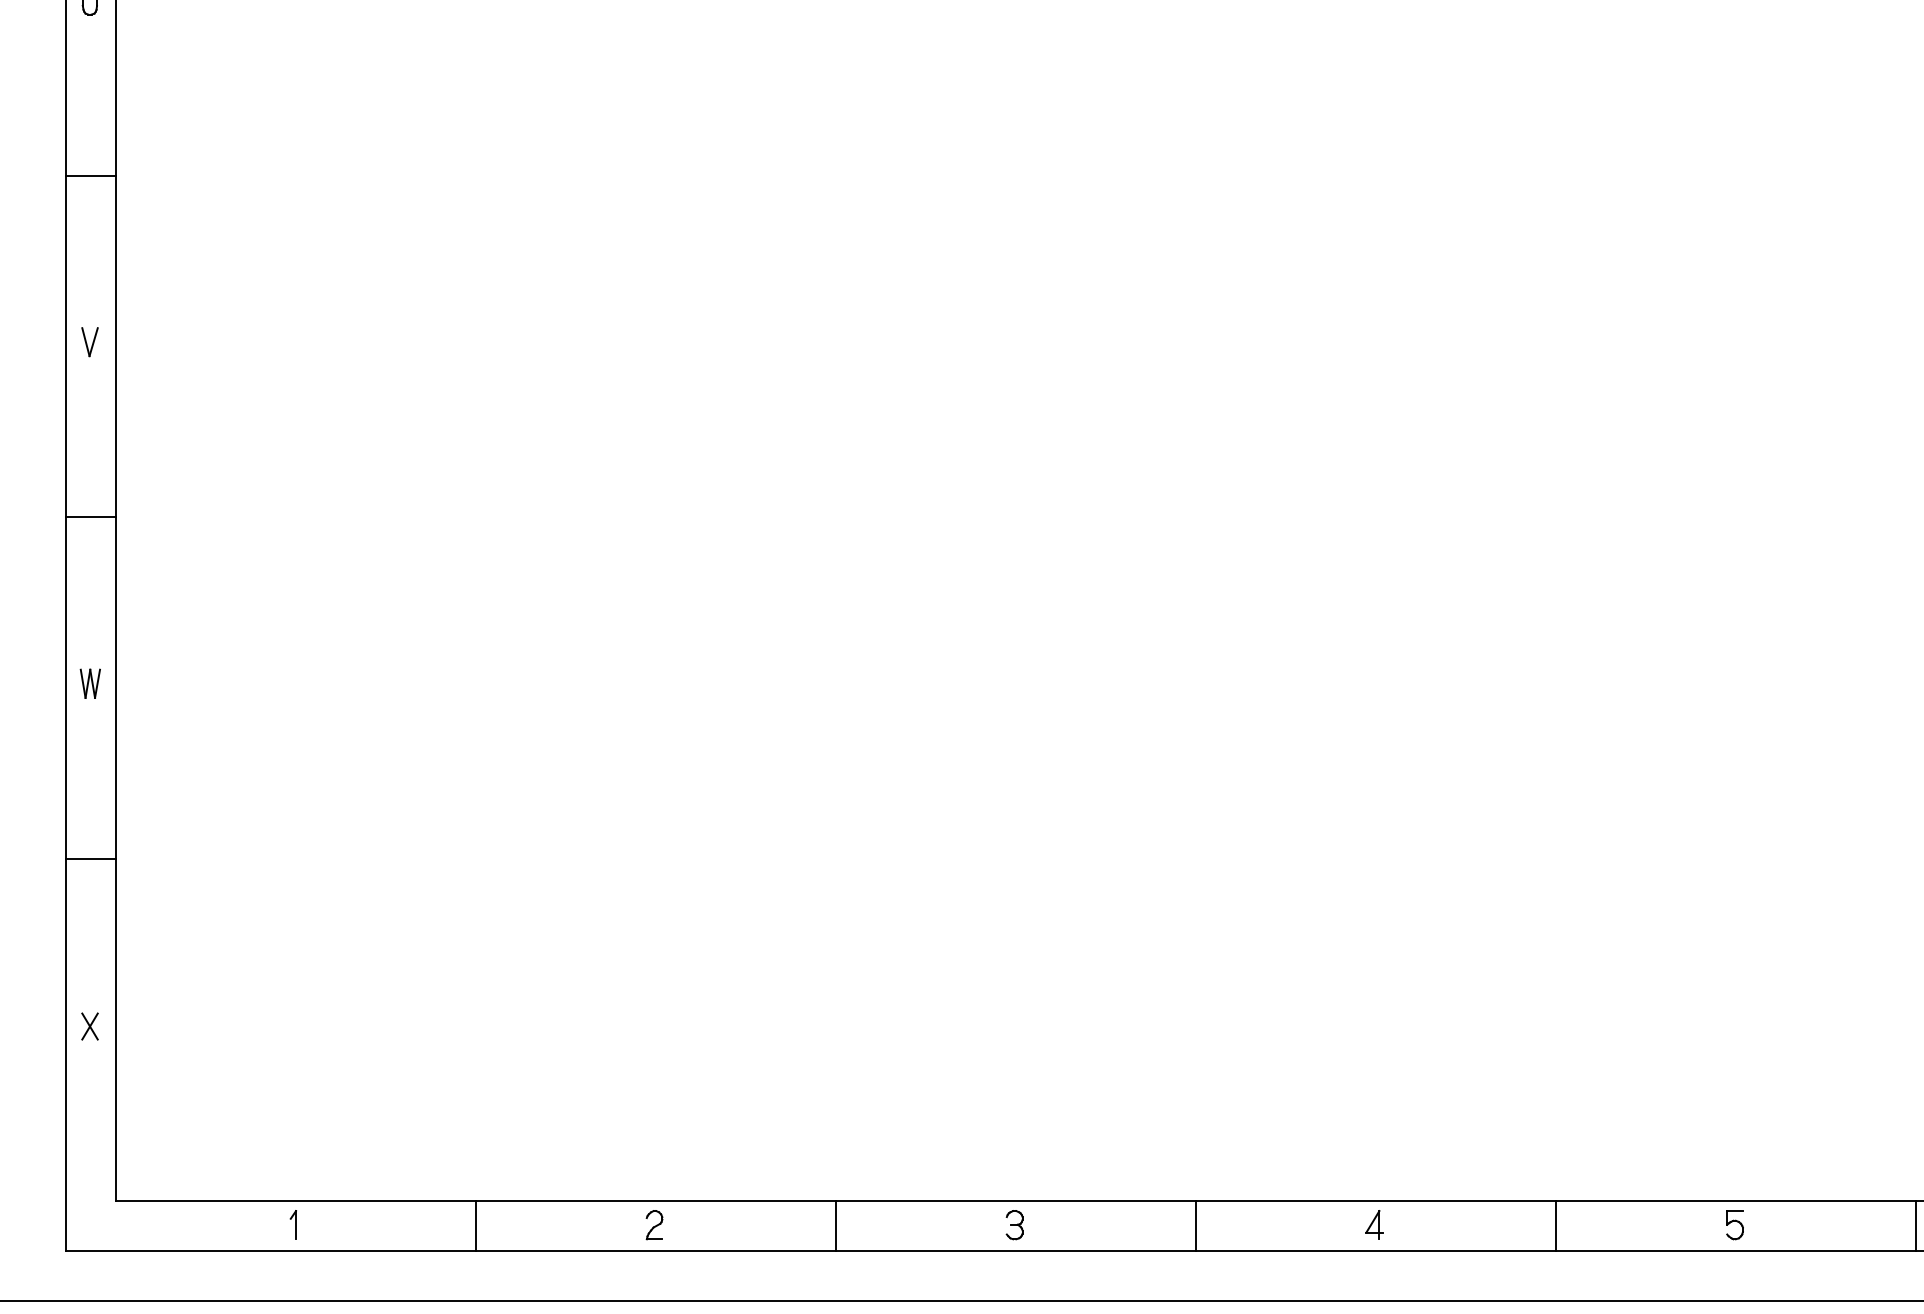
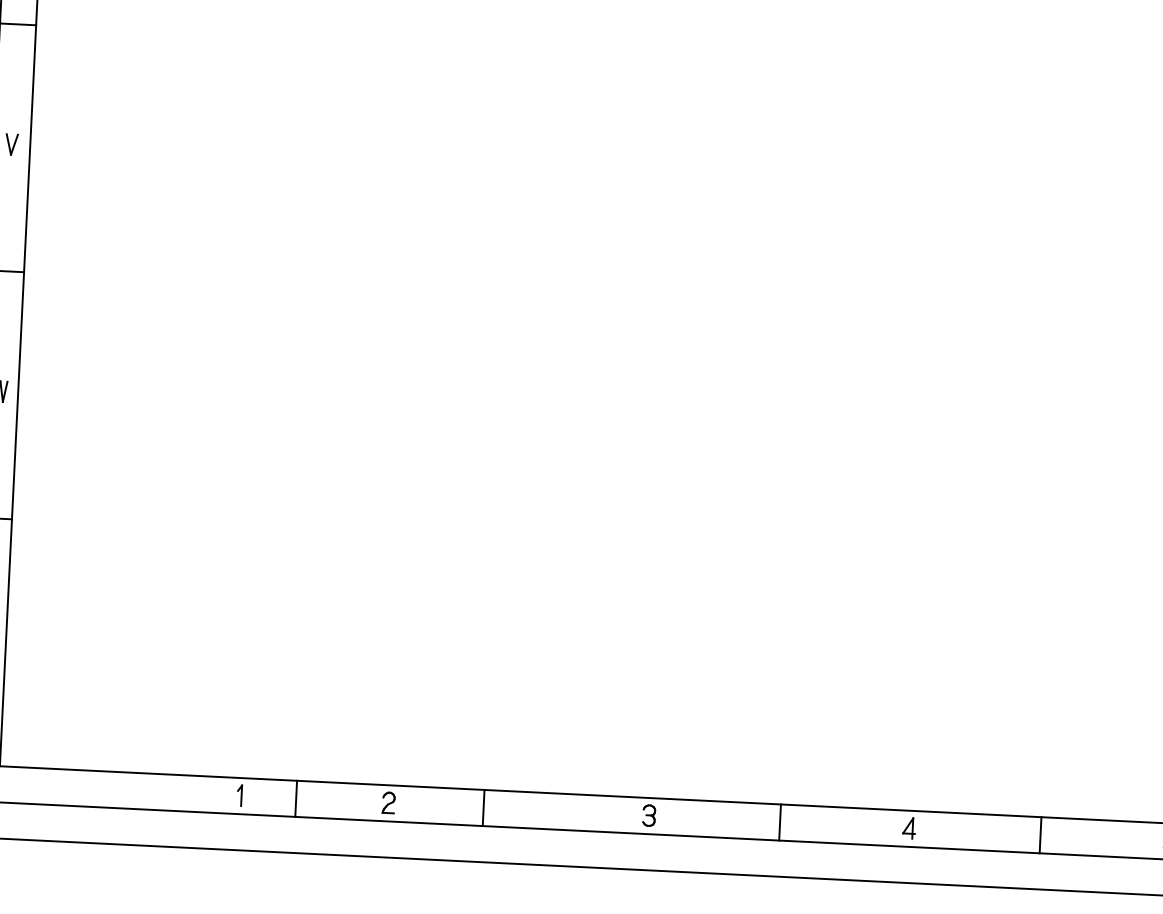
part: (292, 1224) -> (239, 795), moved
line: (475, 1225) -> (296, 798), moved
line: (835, 1225) -> (483, 807), moved

